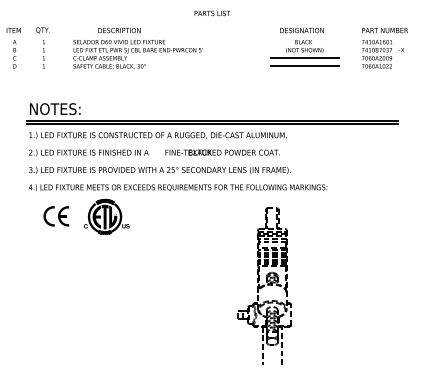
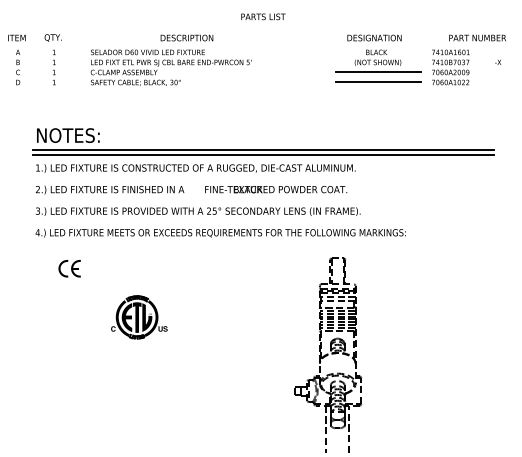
text: (119, 30) -> (186, 37), moved
text: (376, 54) -> (450, 67), moved
part: (56, 216) -> (69, 268), size x0.7
part: (106, 217) -> (139, 317), moved

